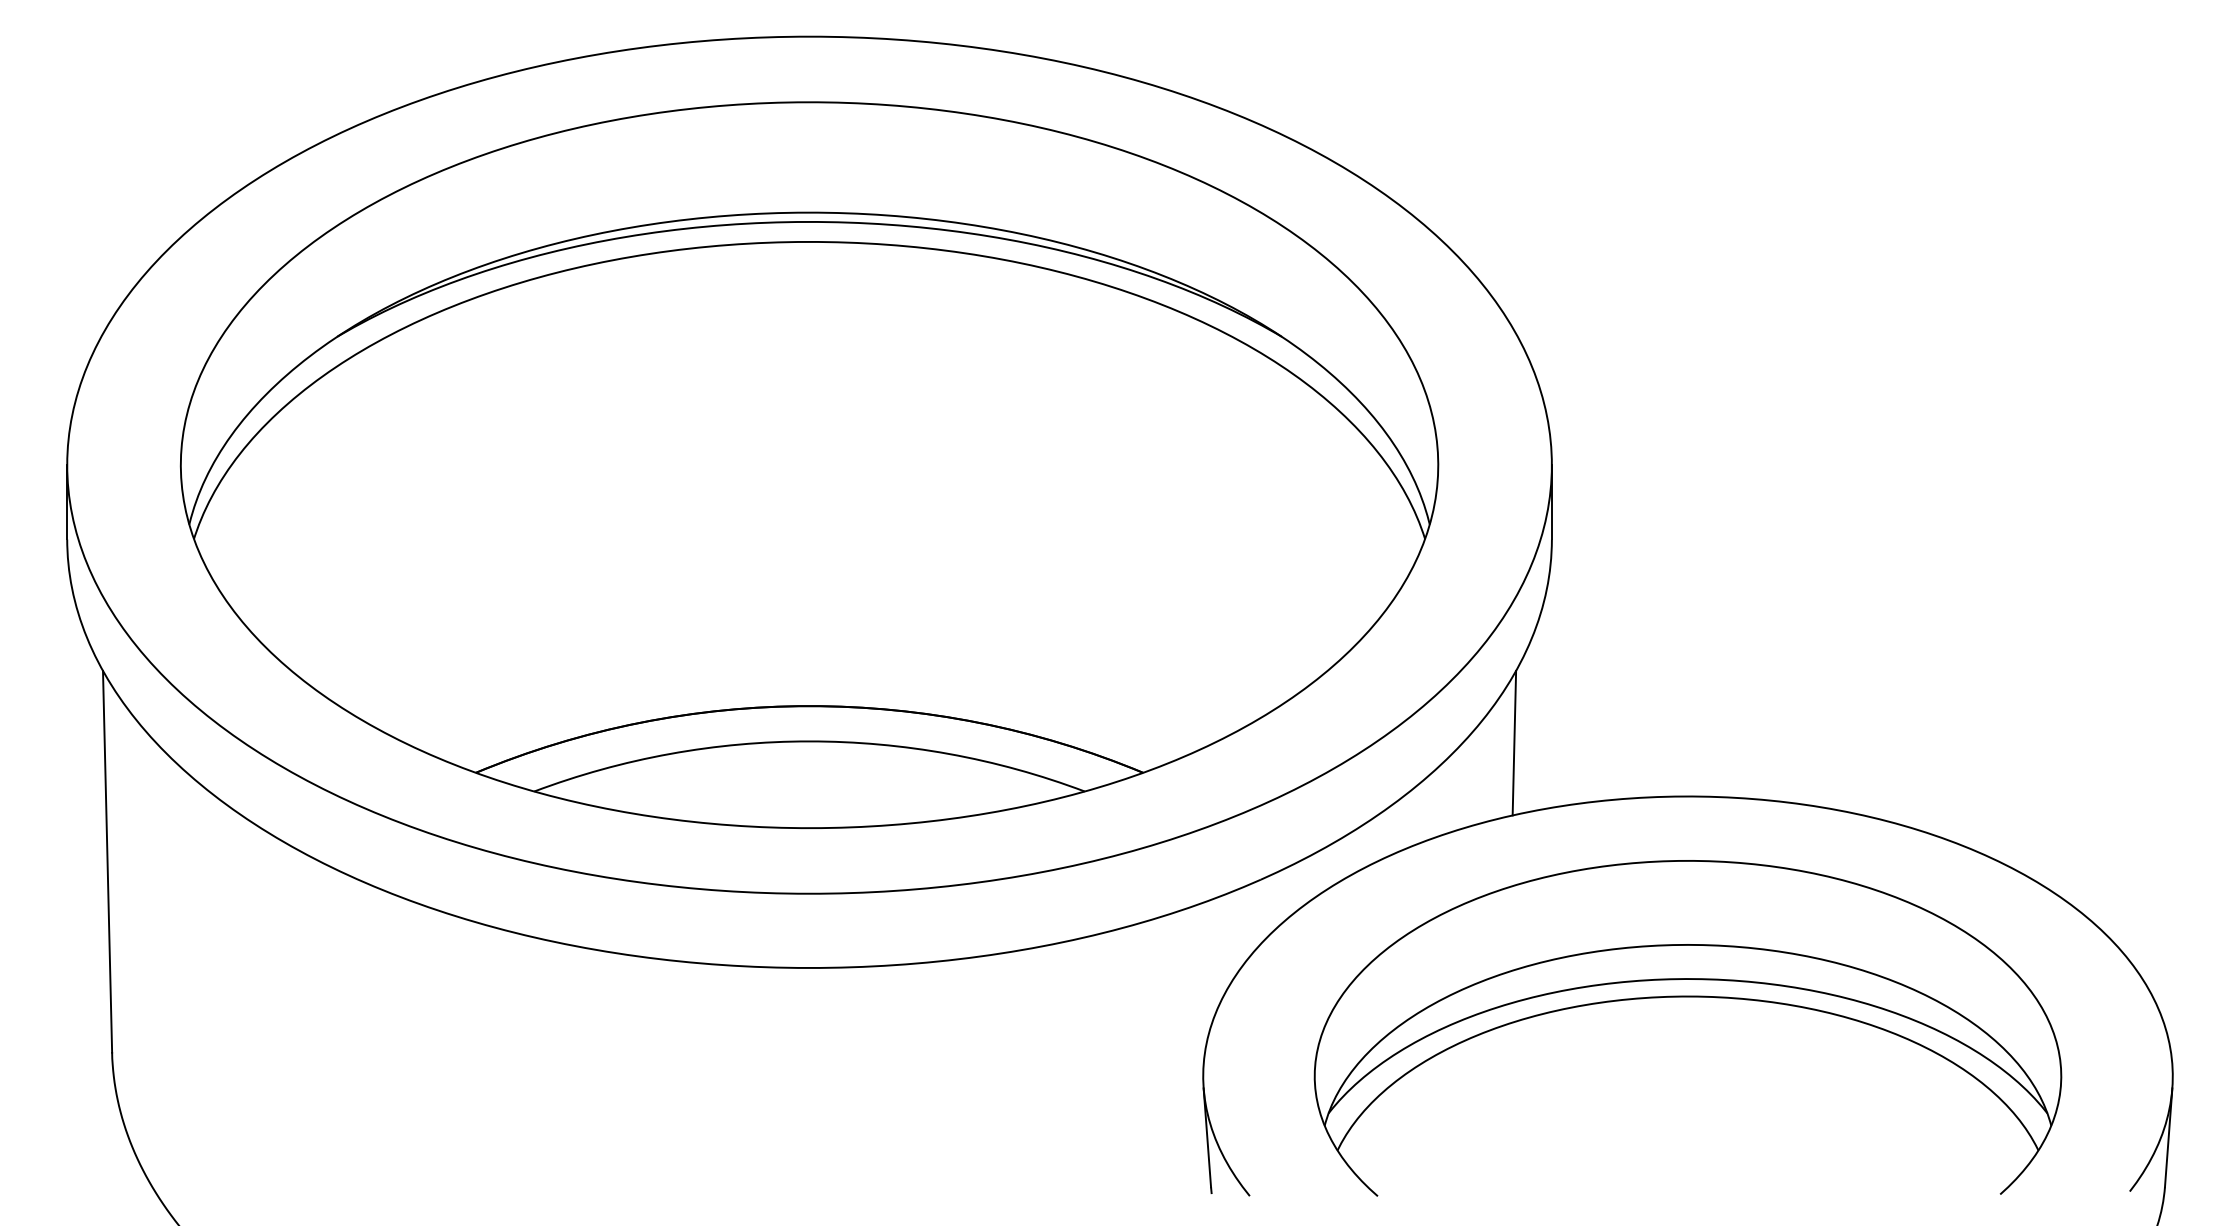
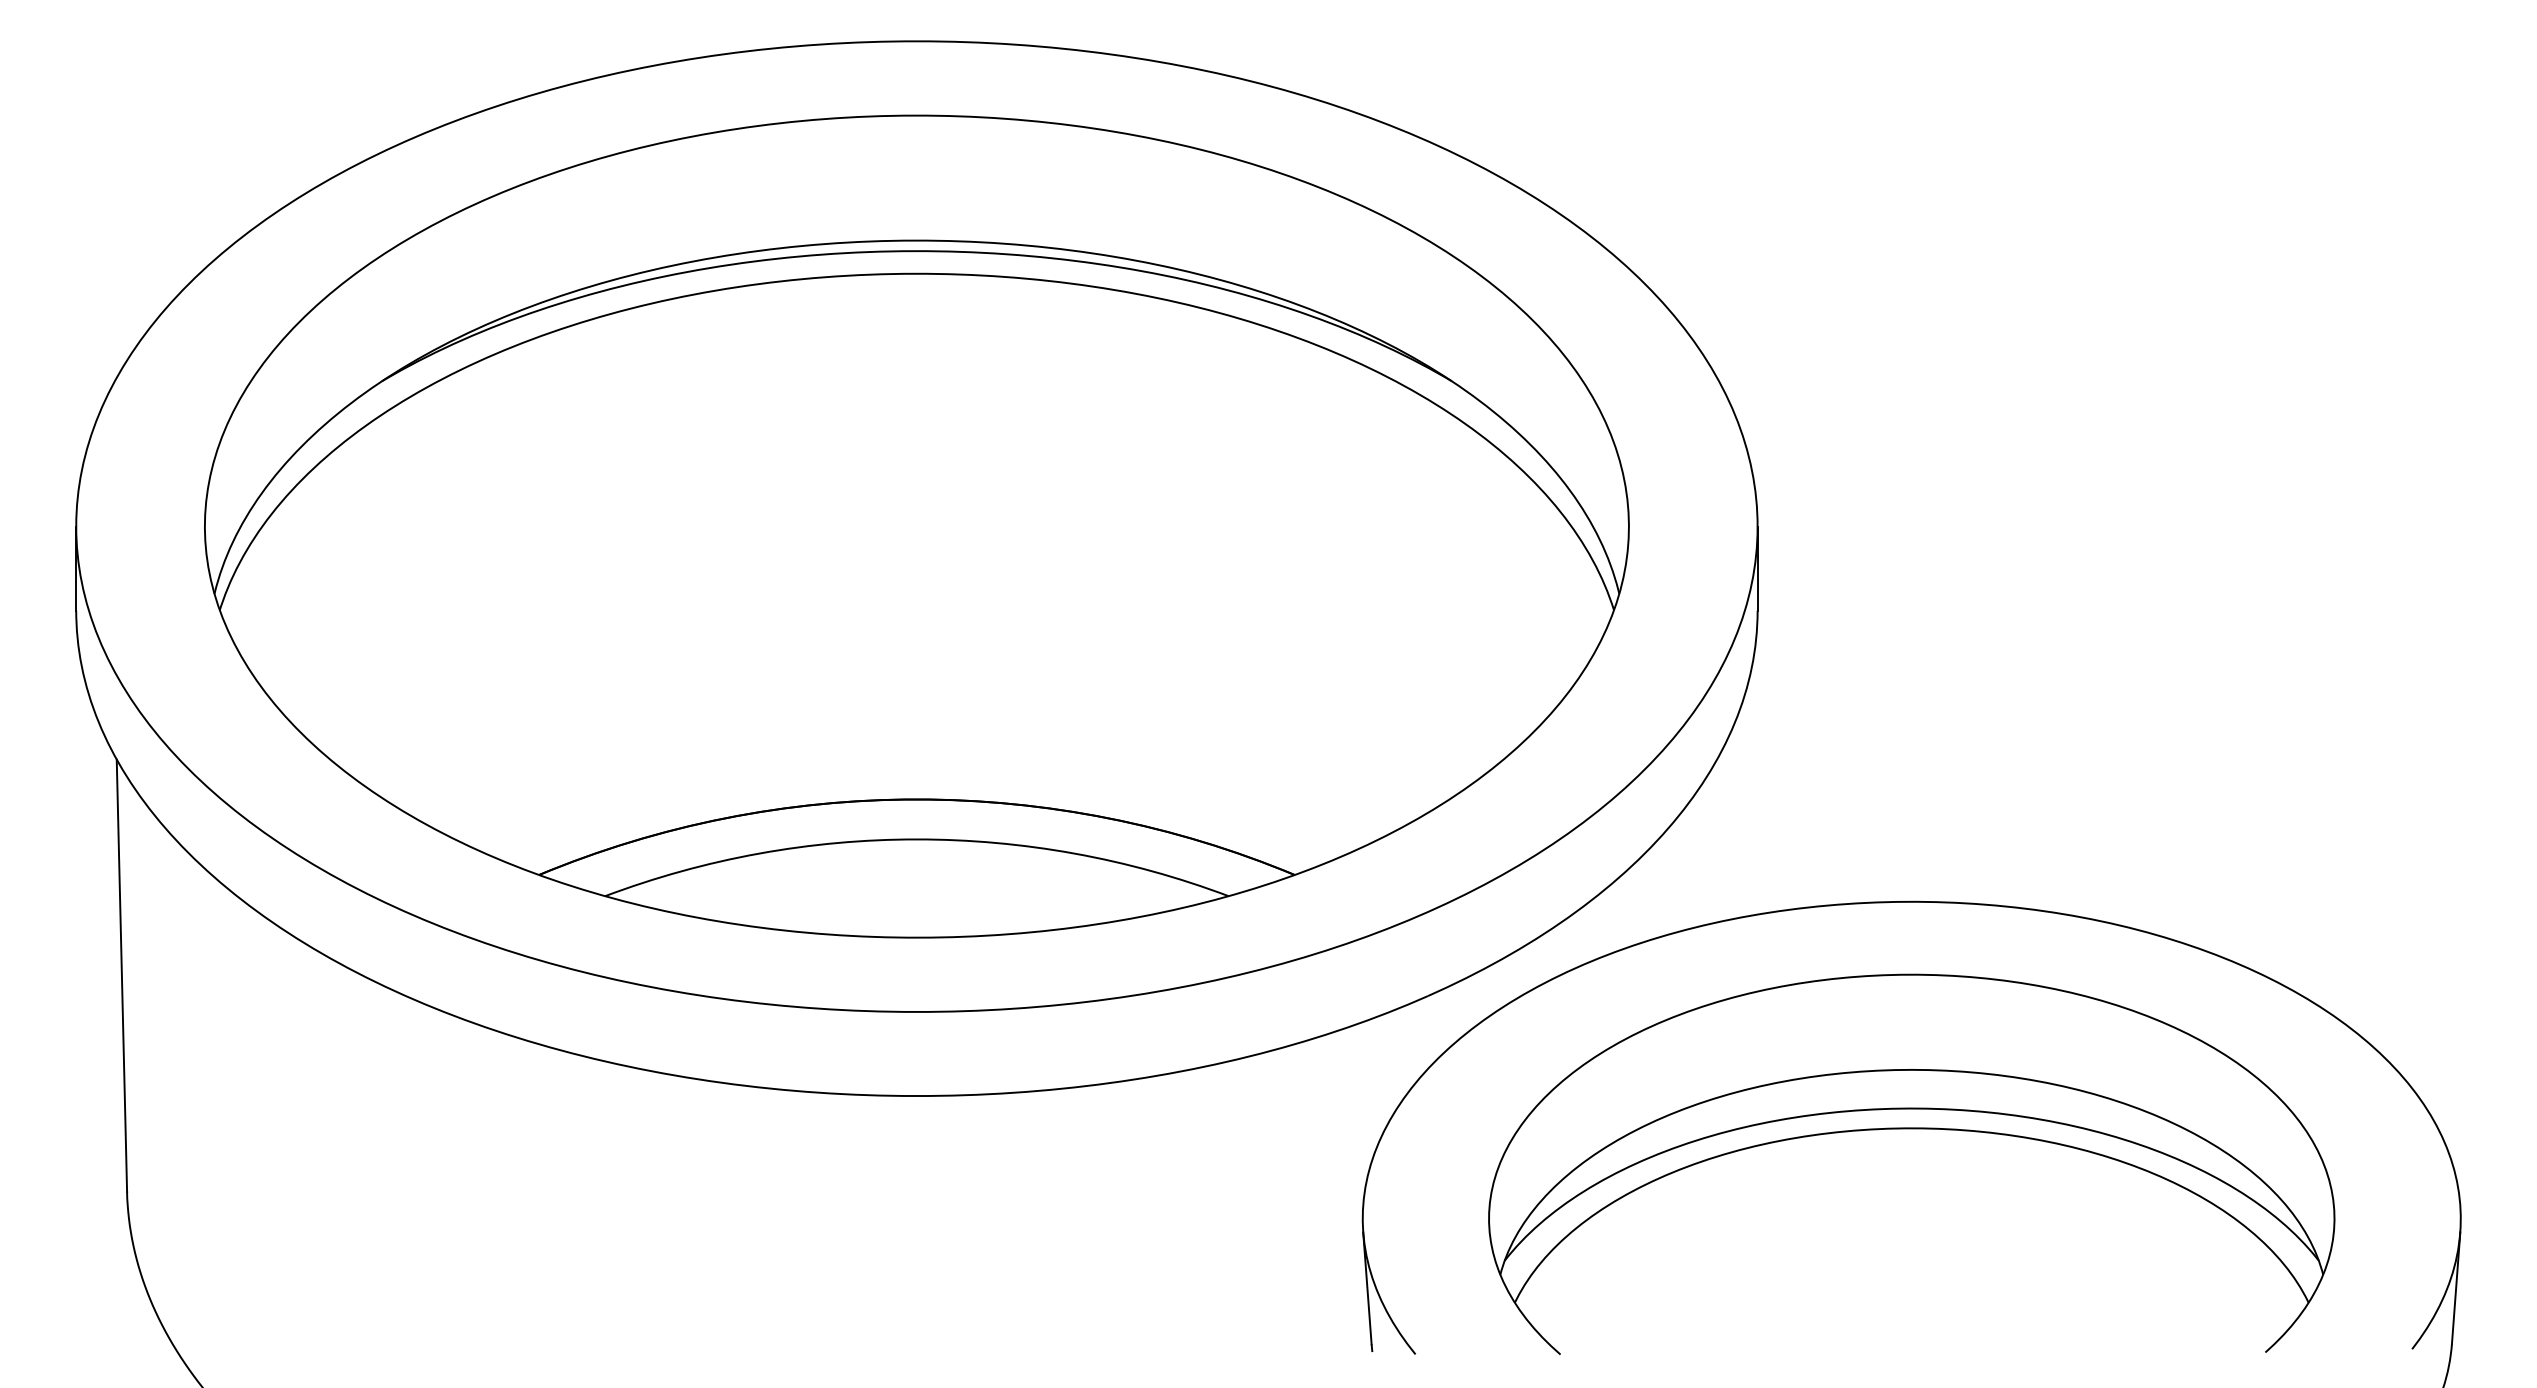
line: (1514, 742) -> (1715, 840), removed

